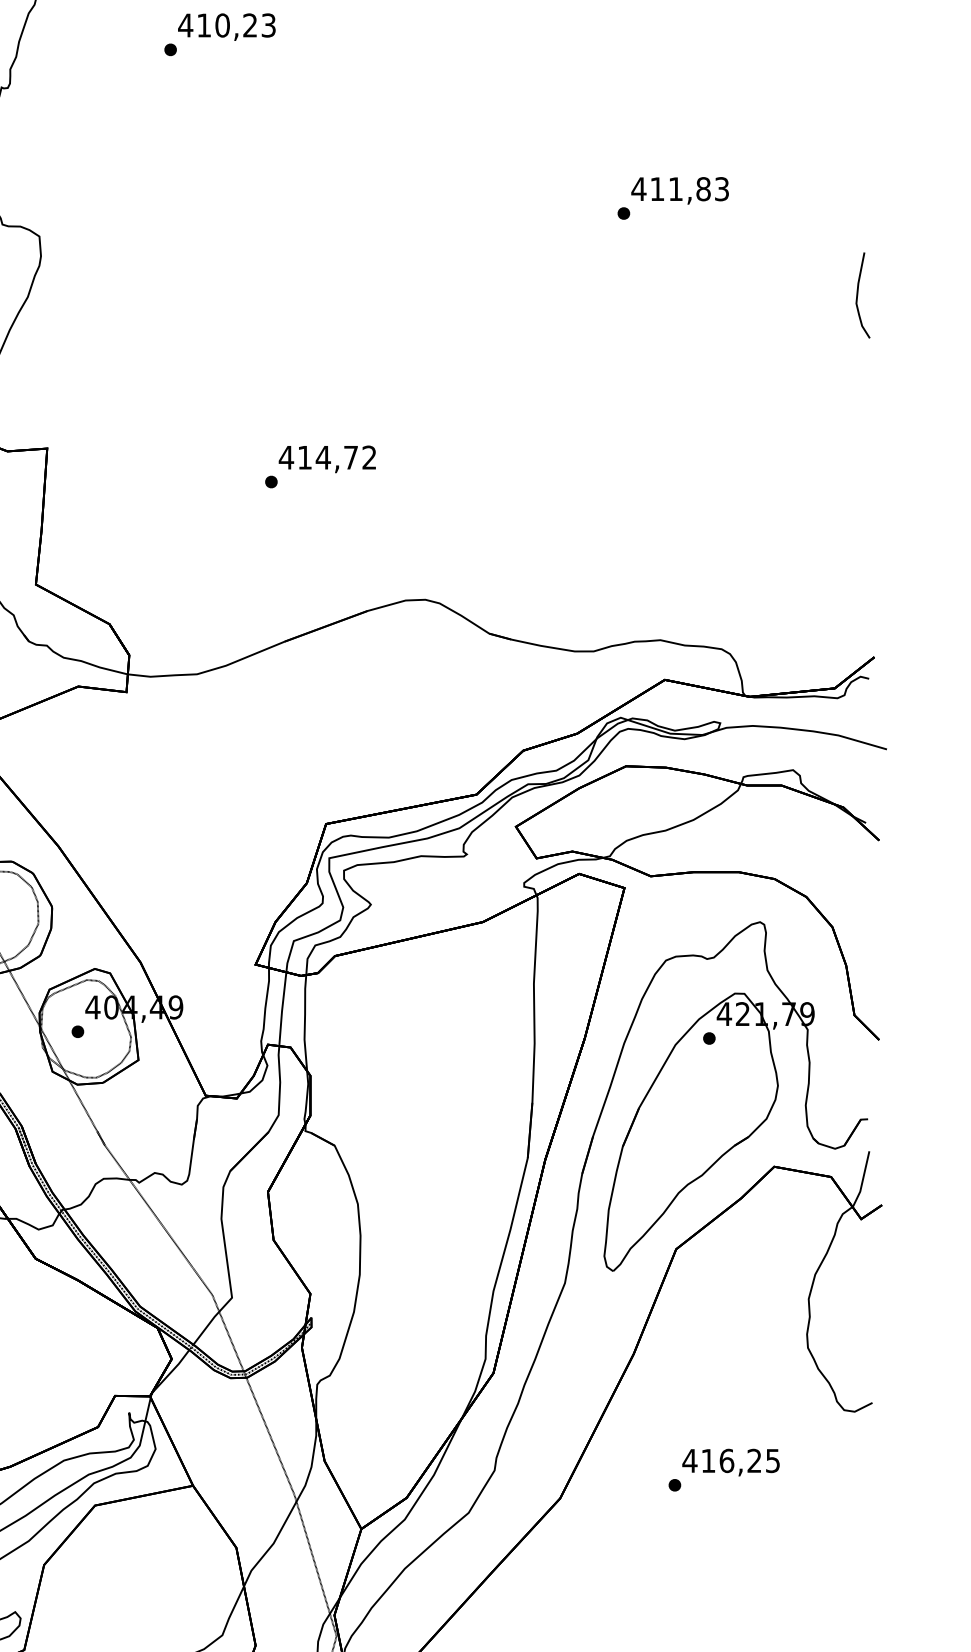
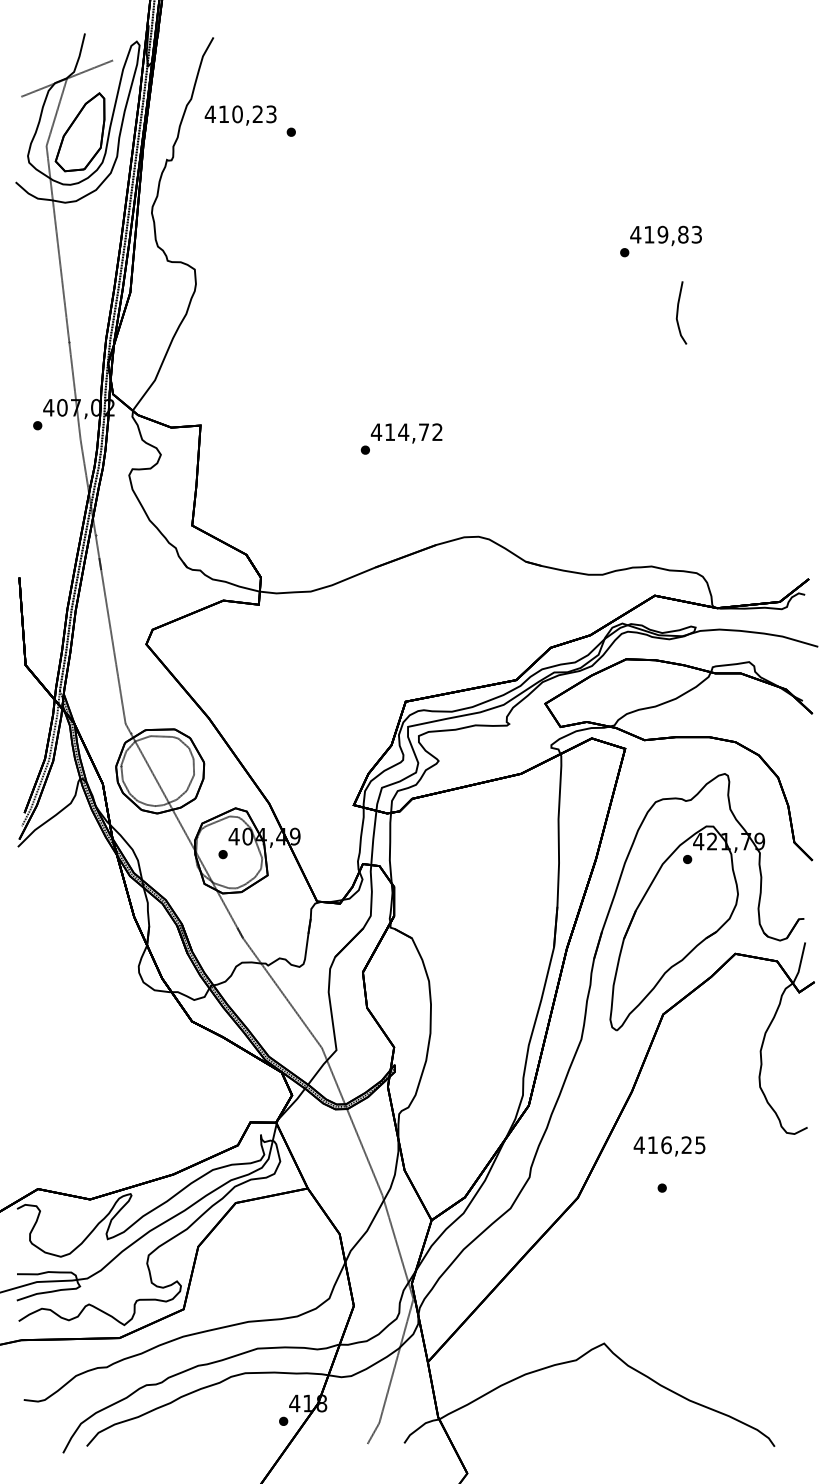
text: (226, 27) -> (240, 115), moved
text: (675, 188) -> (662, 234), 411,83 -> 419,83
part: (862, 294) -> (681, 312), moved
text: (730, 1462) -> (669, 1146), moved

